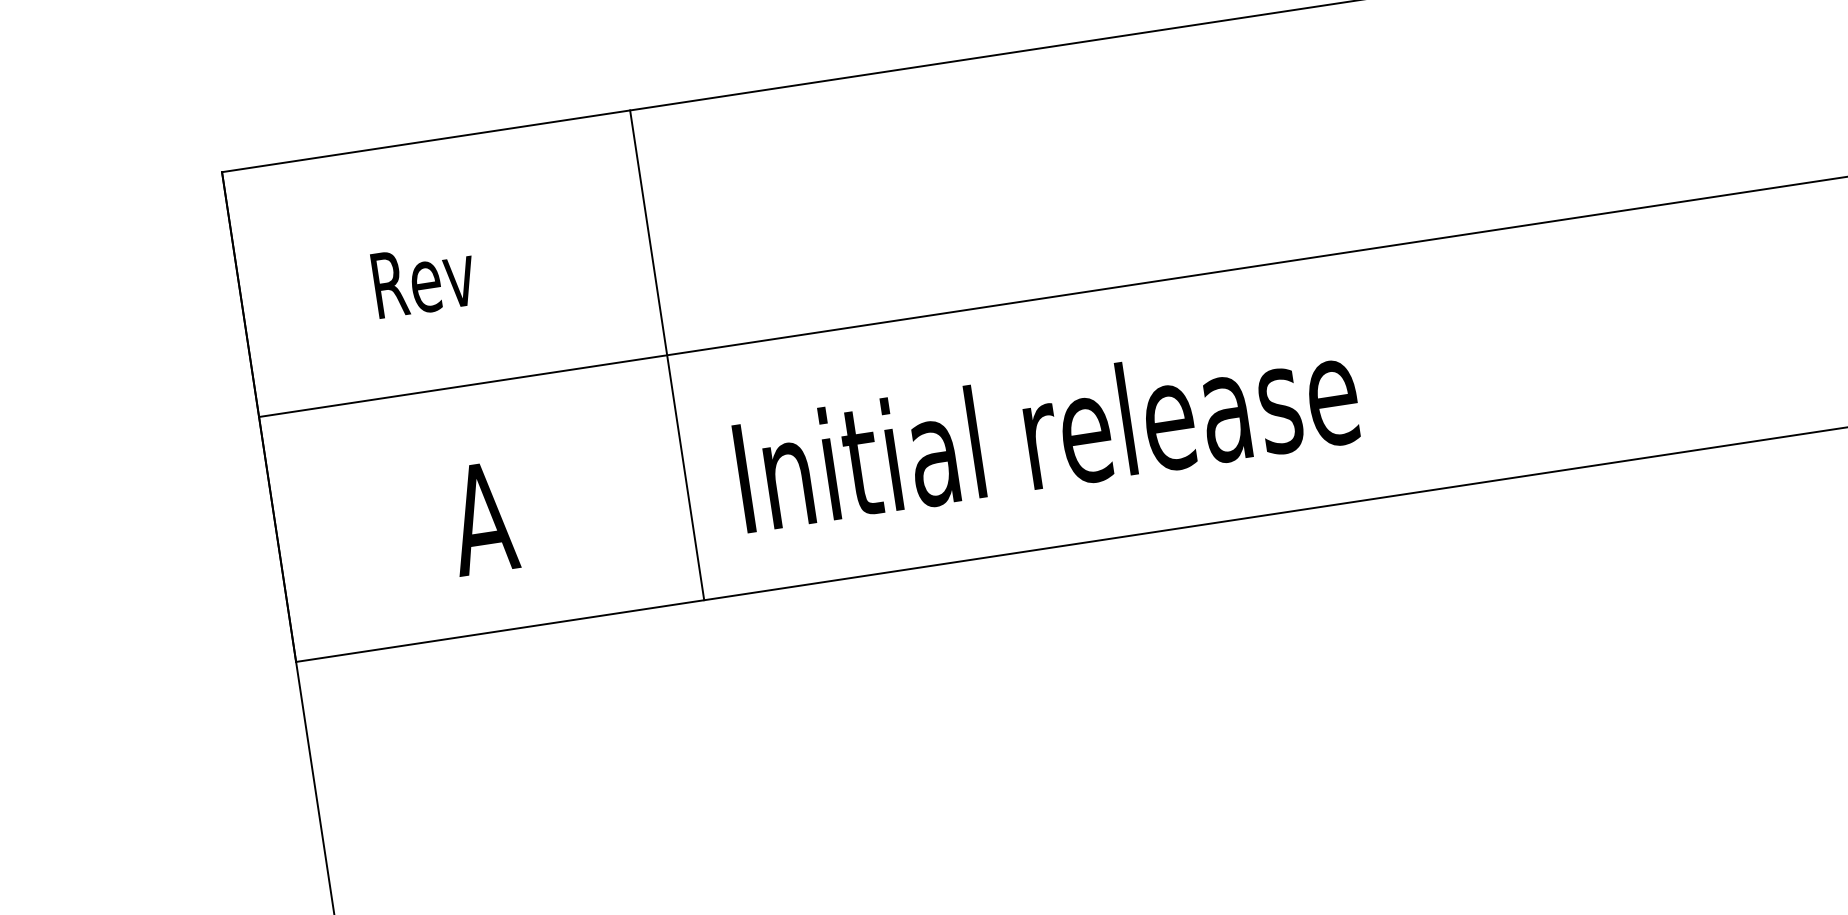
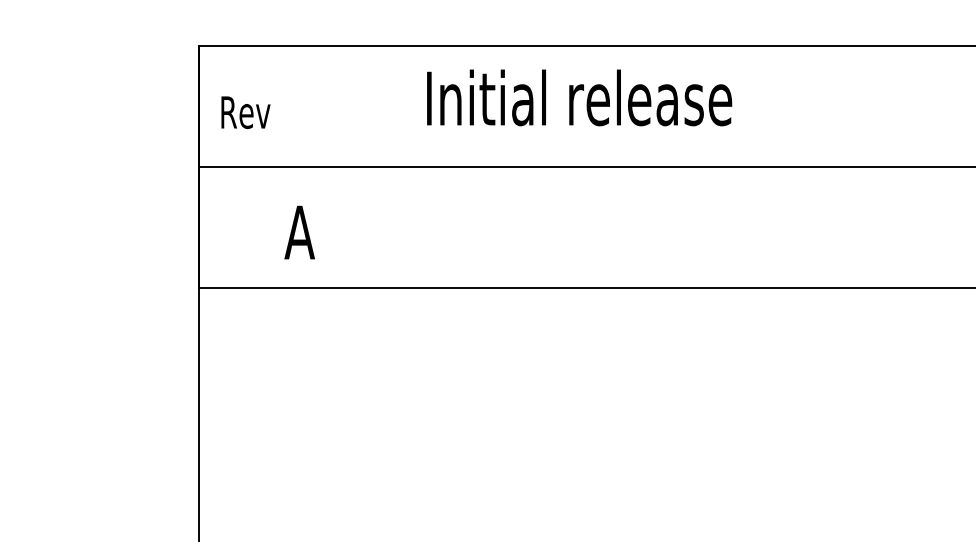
text: (423, 279) -> (245, 112), moved
line: (667, 353) -> (401, 166), removed
text: (1046, 430) -> (579, 97), moved

